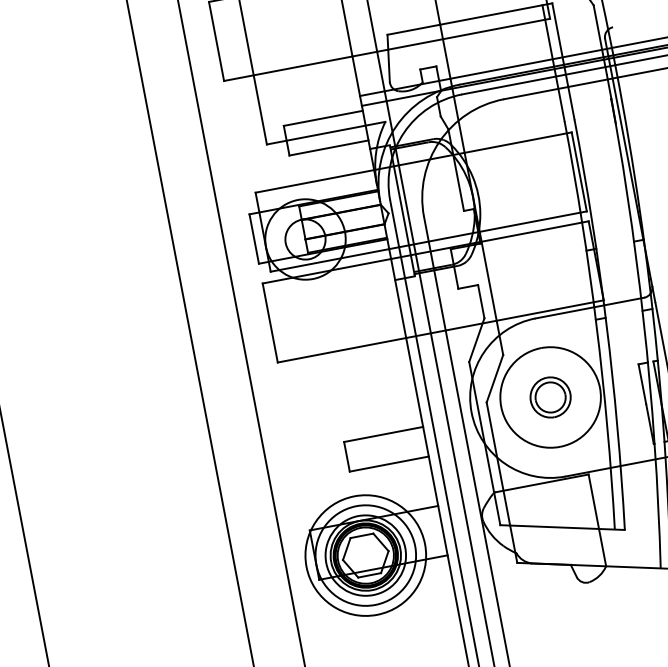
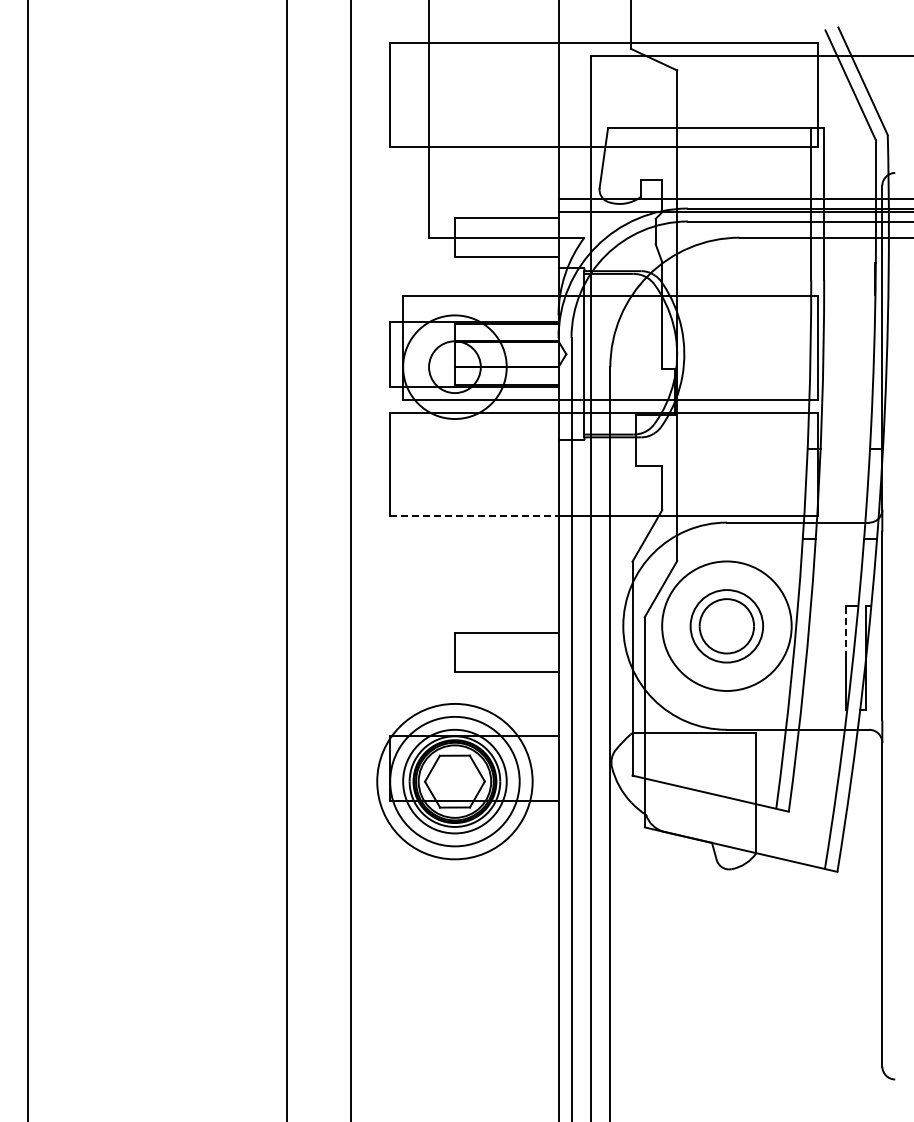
line: (342, 350) -> (474, 516), solid -> dashed
line: (642, 384) -> (846, 631), solid -> dashed
part: (550, 396) -> (726, 625), size x1.4

